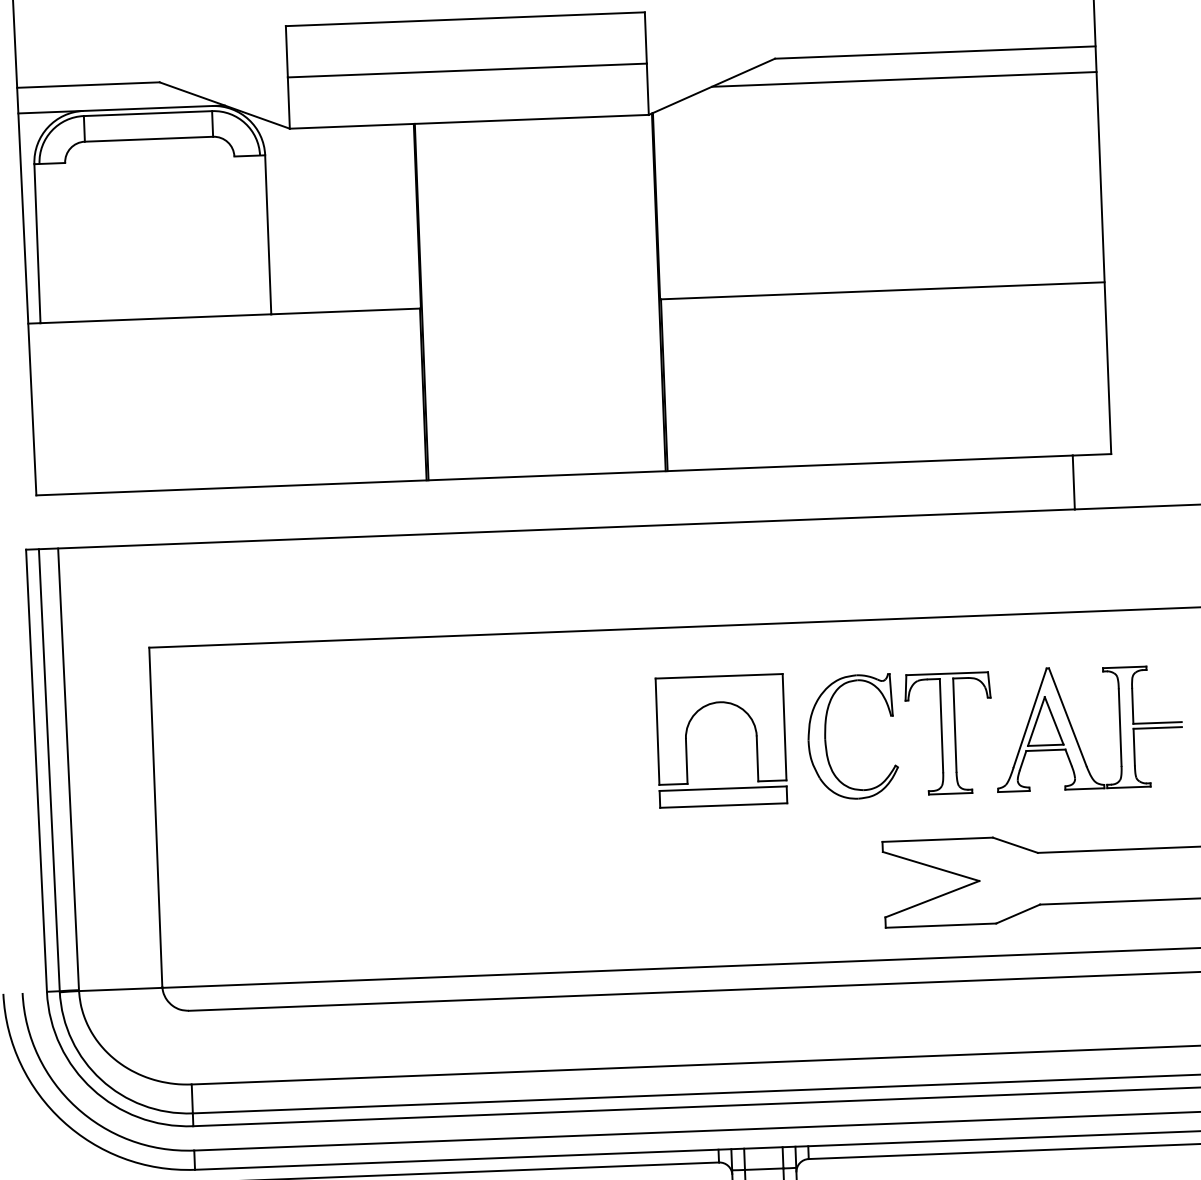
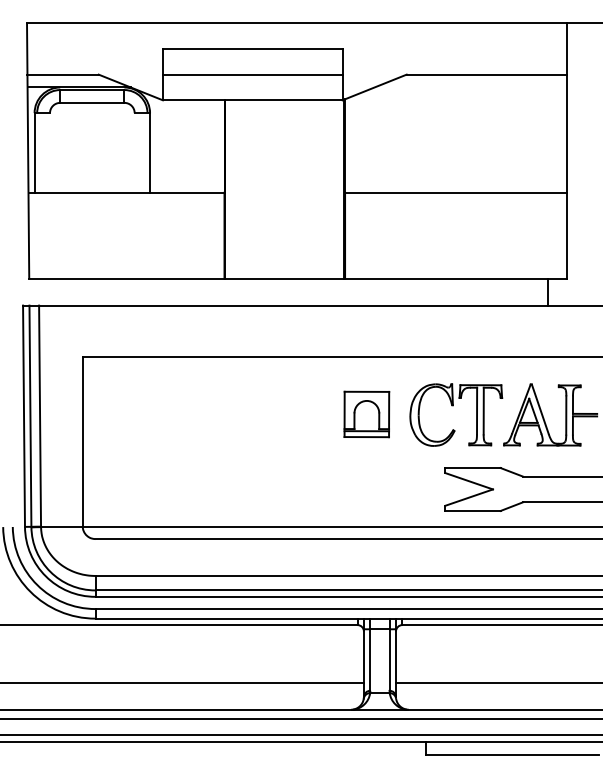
line: (903, 79) -> (470, 87), removed
part: (720, 740) -> (366, 414), size x0.7

